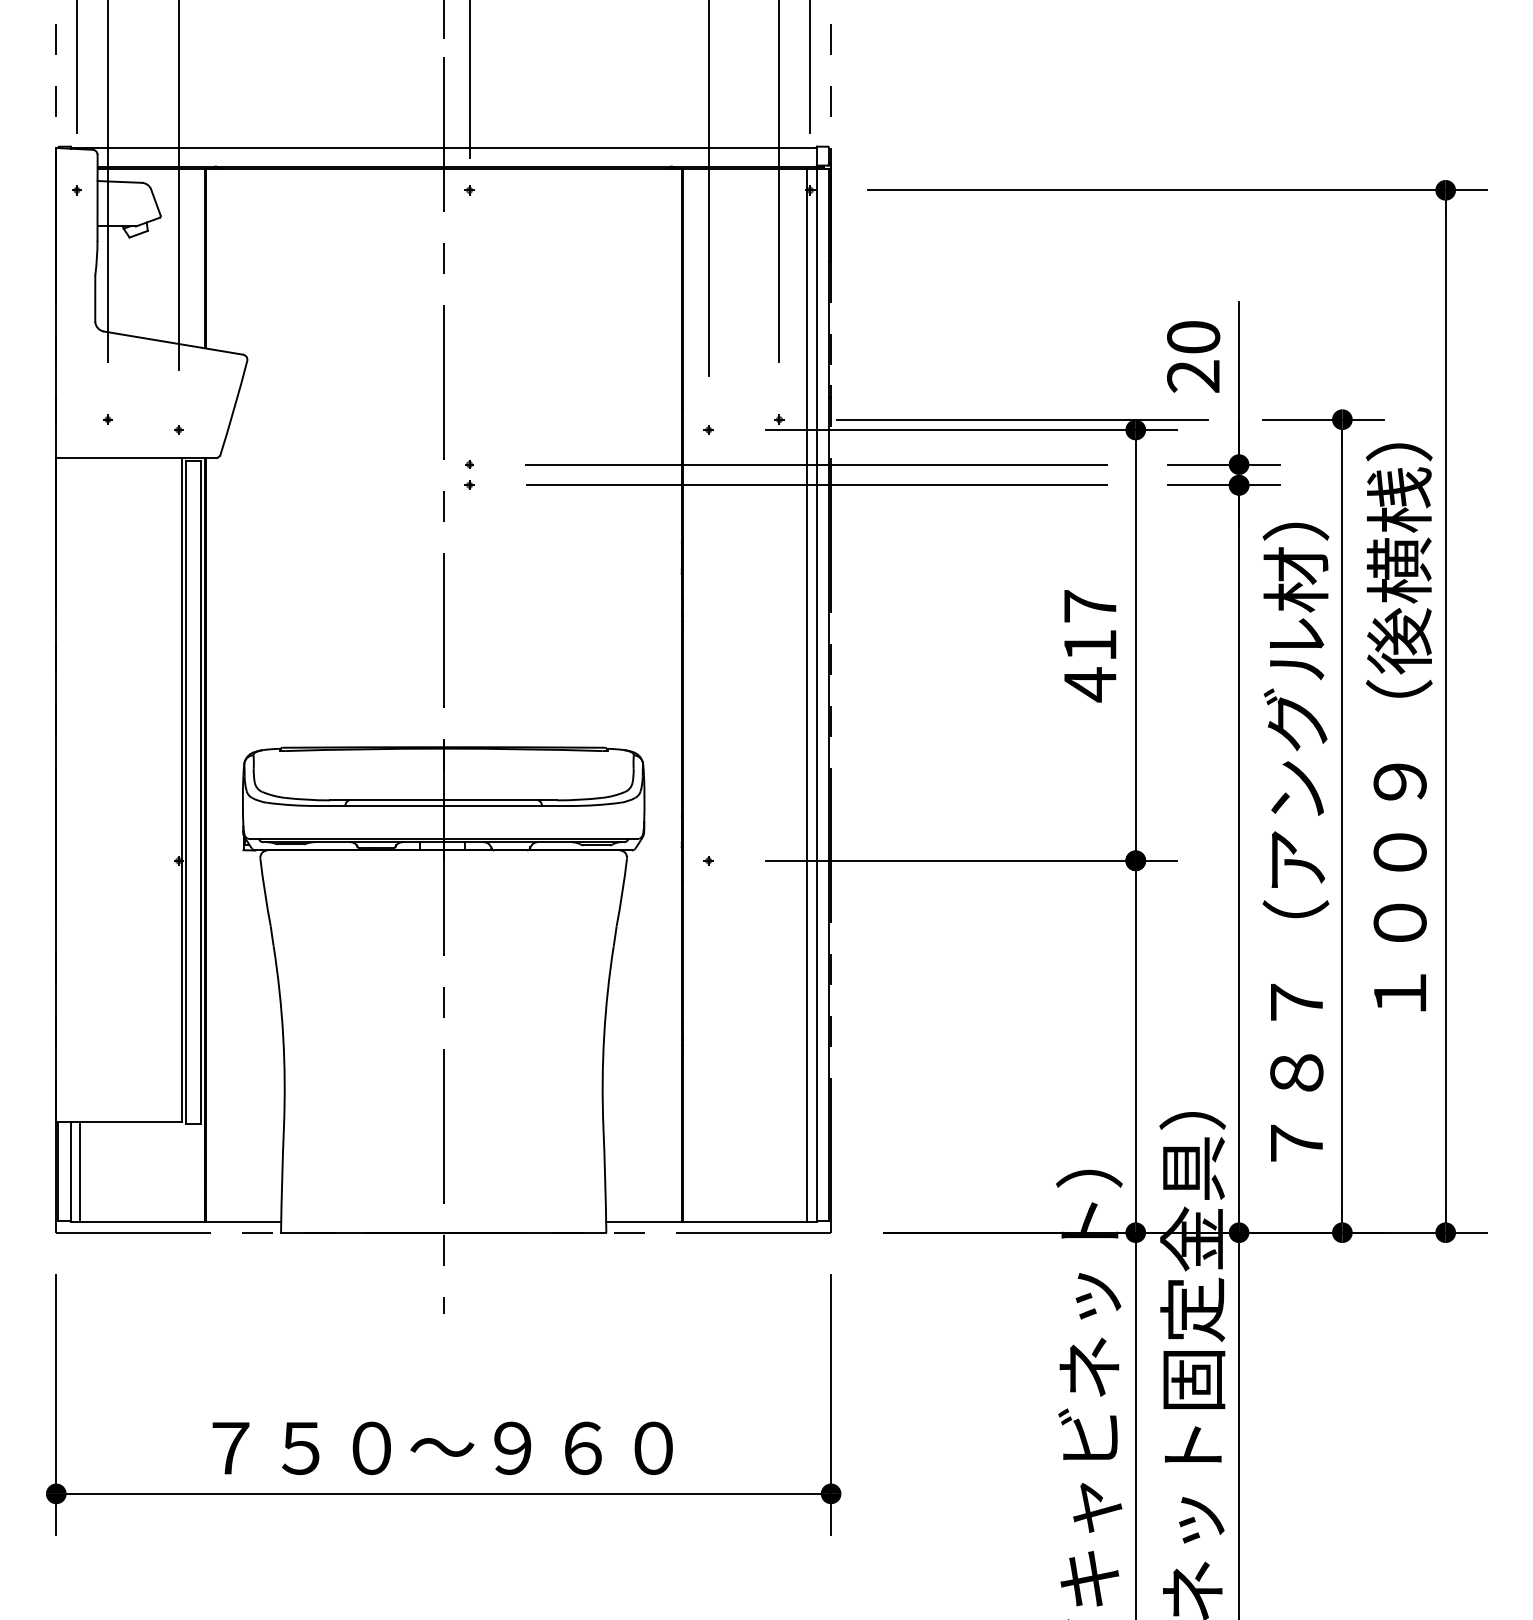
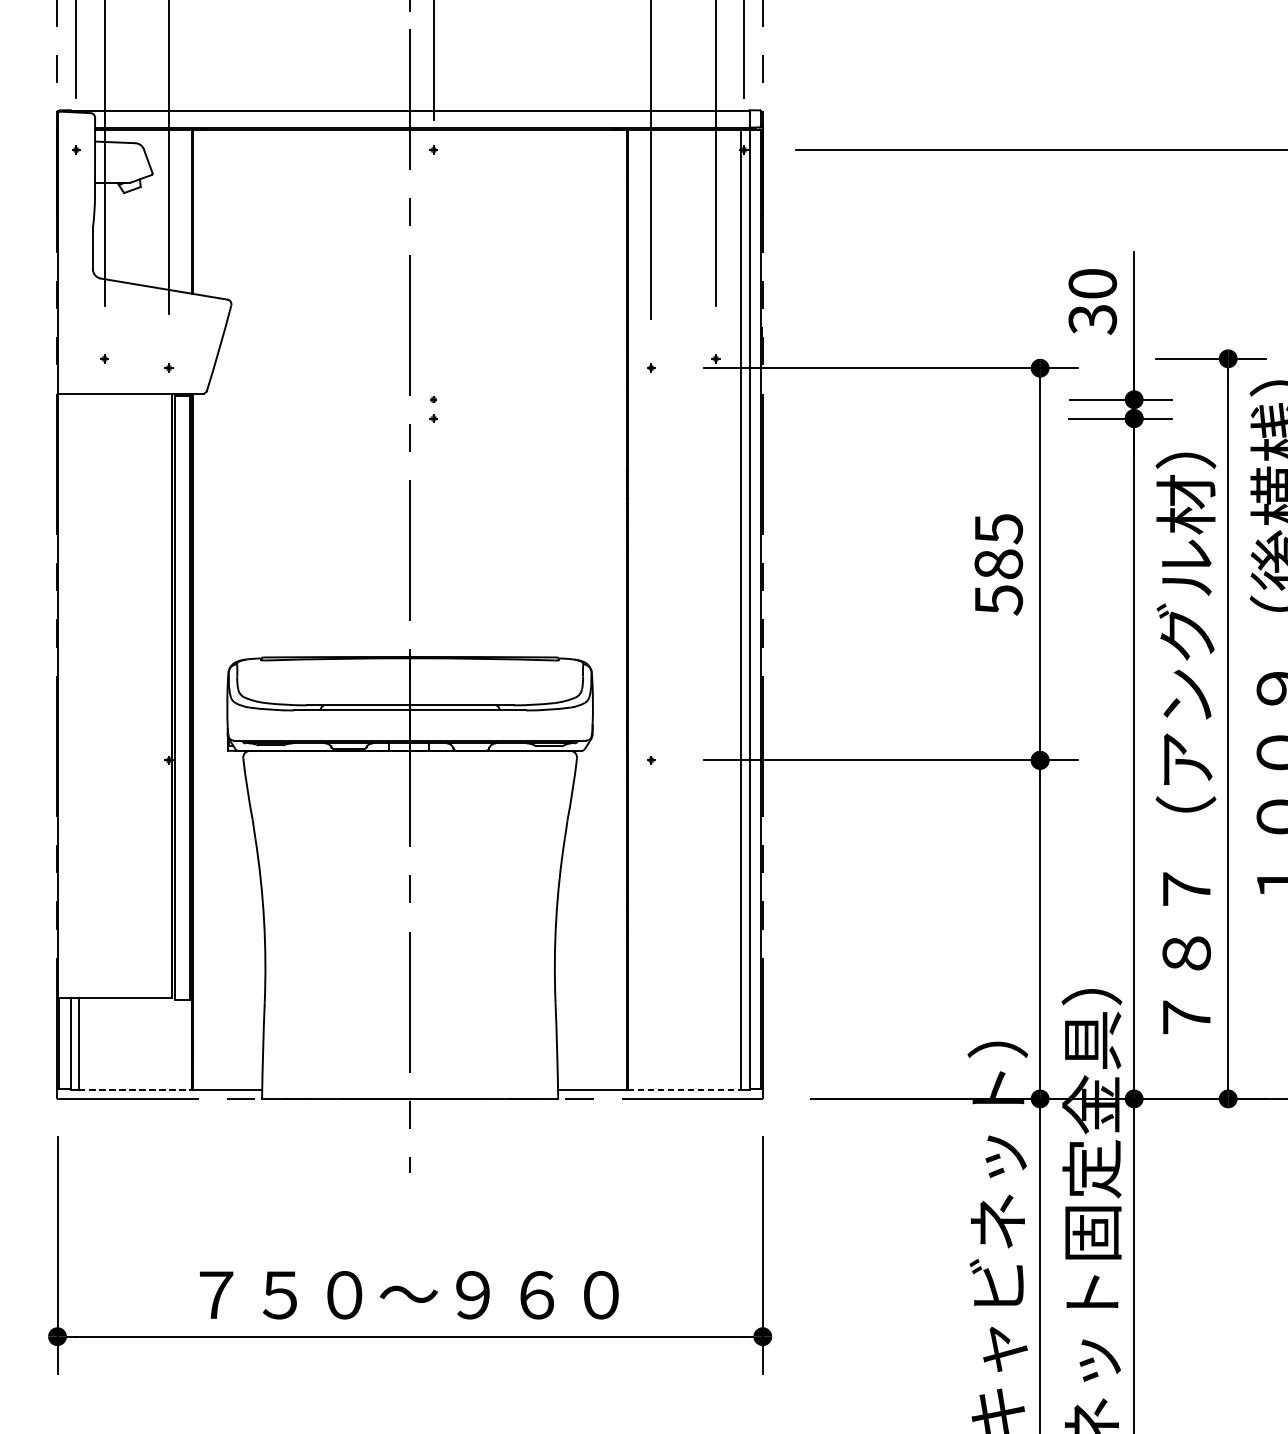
text: (1193, 376) -> (1092, 319), 20 -> 30
line: (1022, 419) -> (937, 358), removed
line: (816, 464) -> (749, 399), removed
line: (817, 485) -> (750, 418), removed
text: (1089, 646) -> (998, 565), 417 -> 585
line: (142, 1222) -> (135, 1089), solid -> dashed
line: (745, 1222) -> (684, 1089), solid -> dashed

